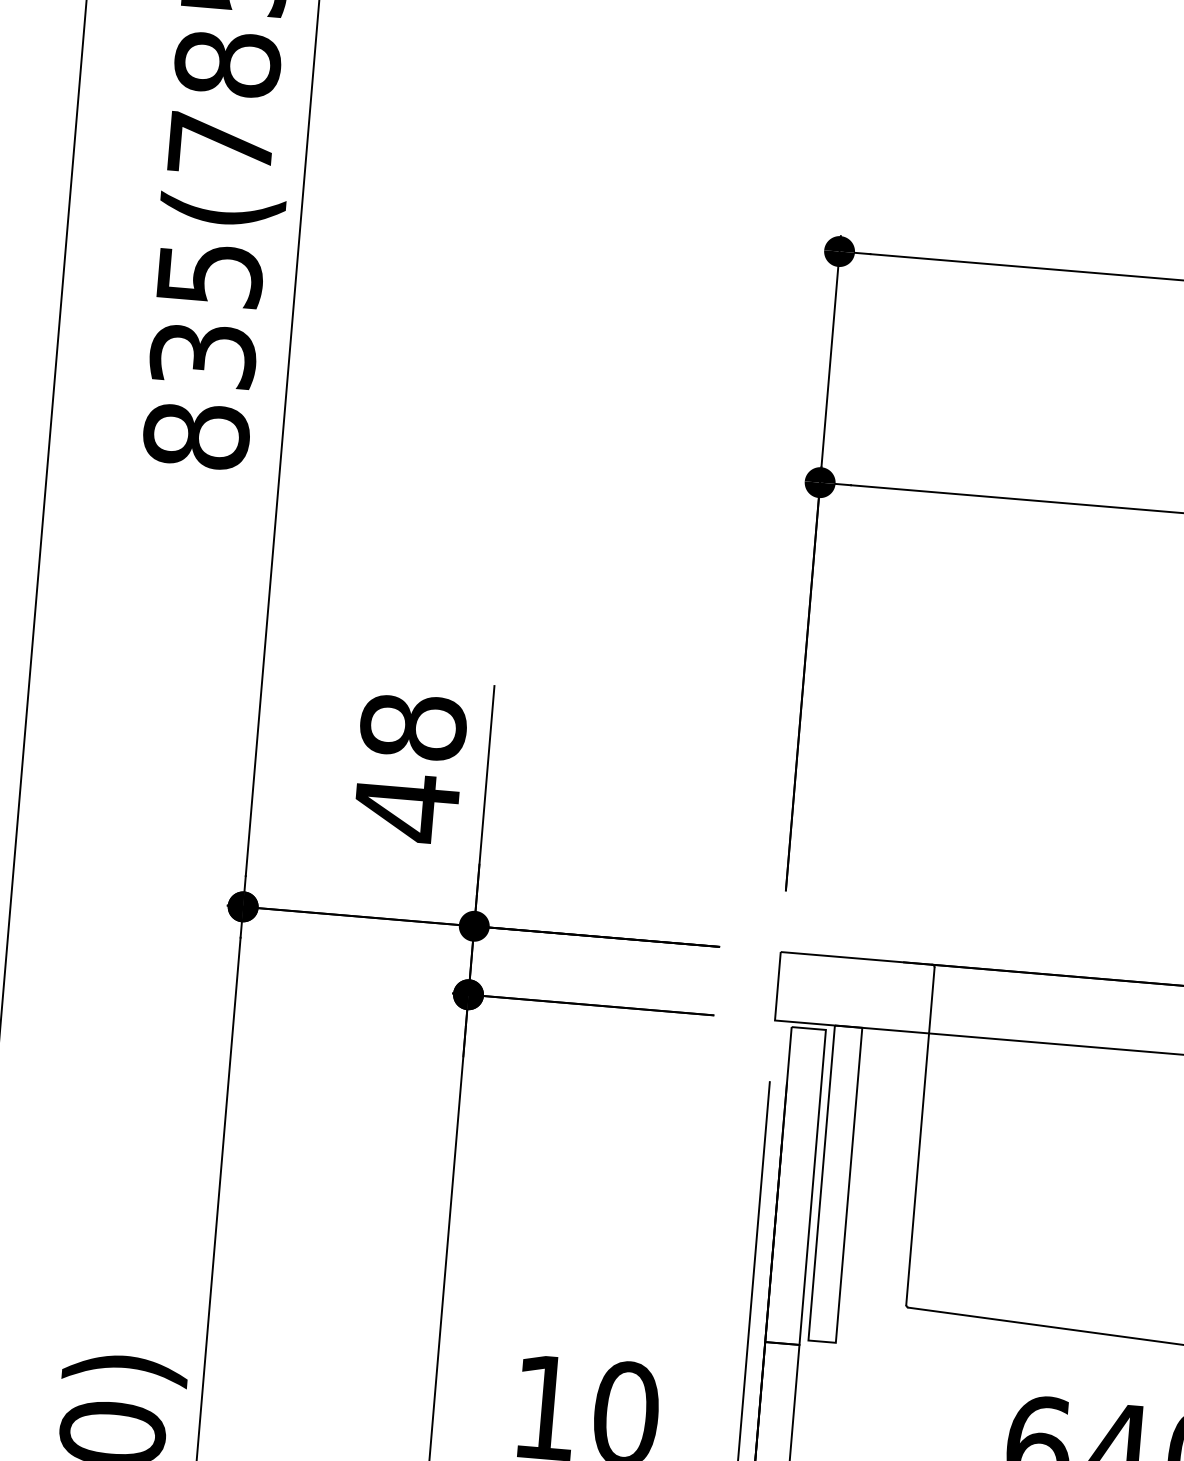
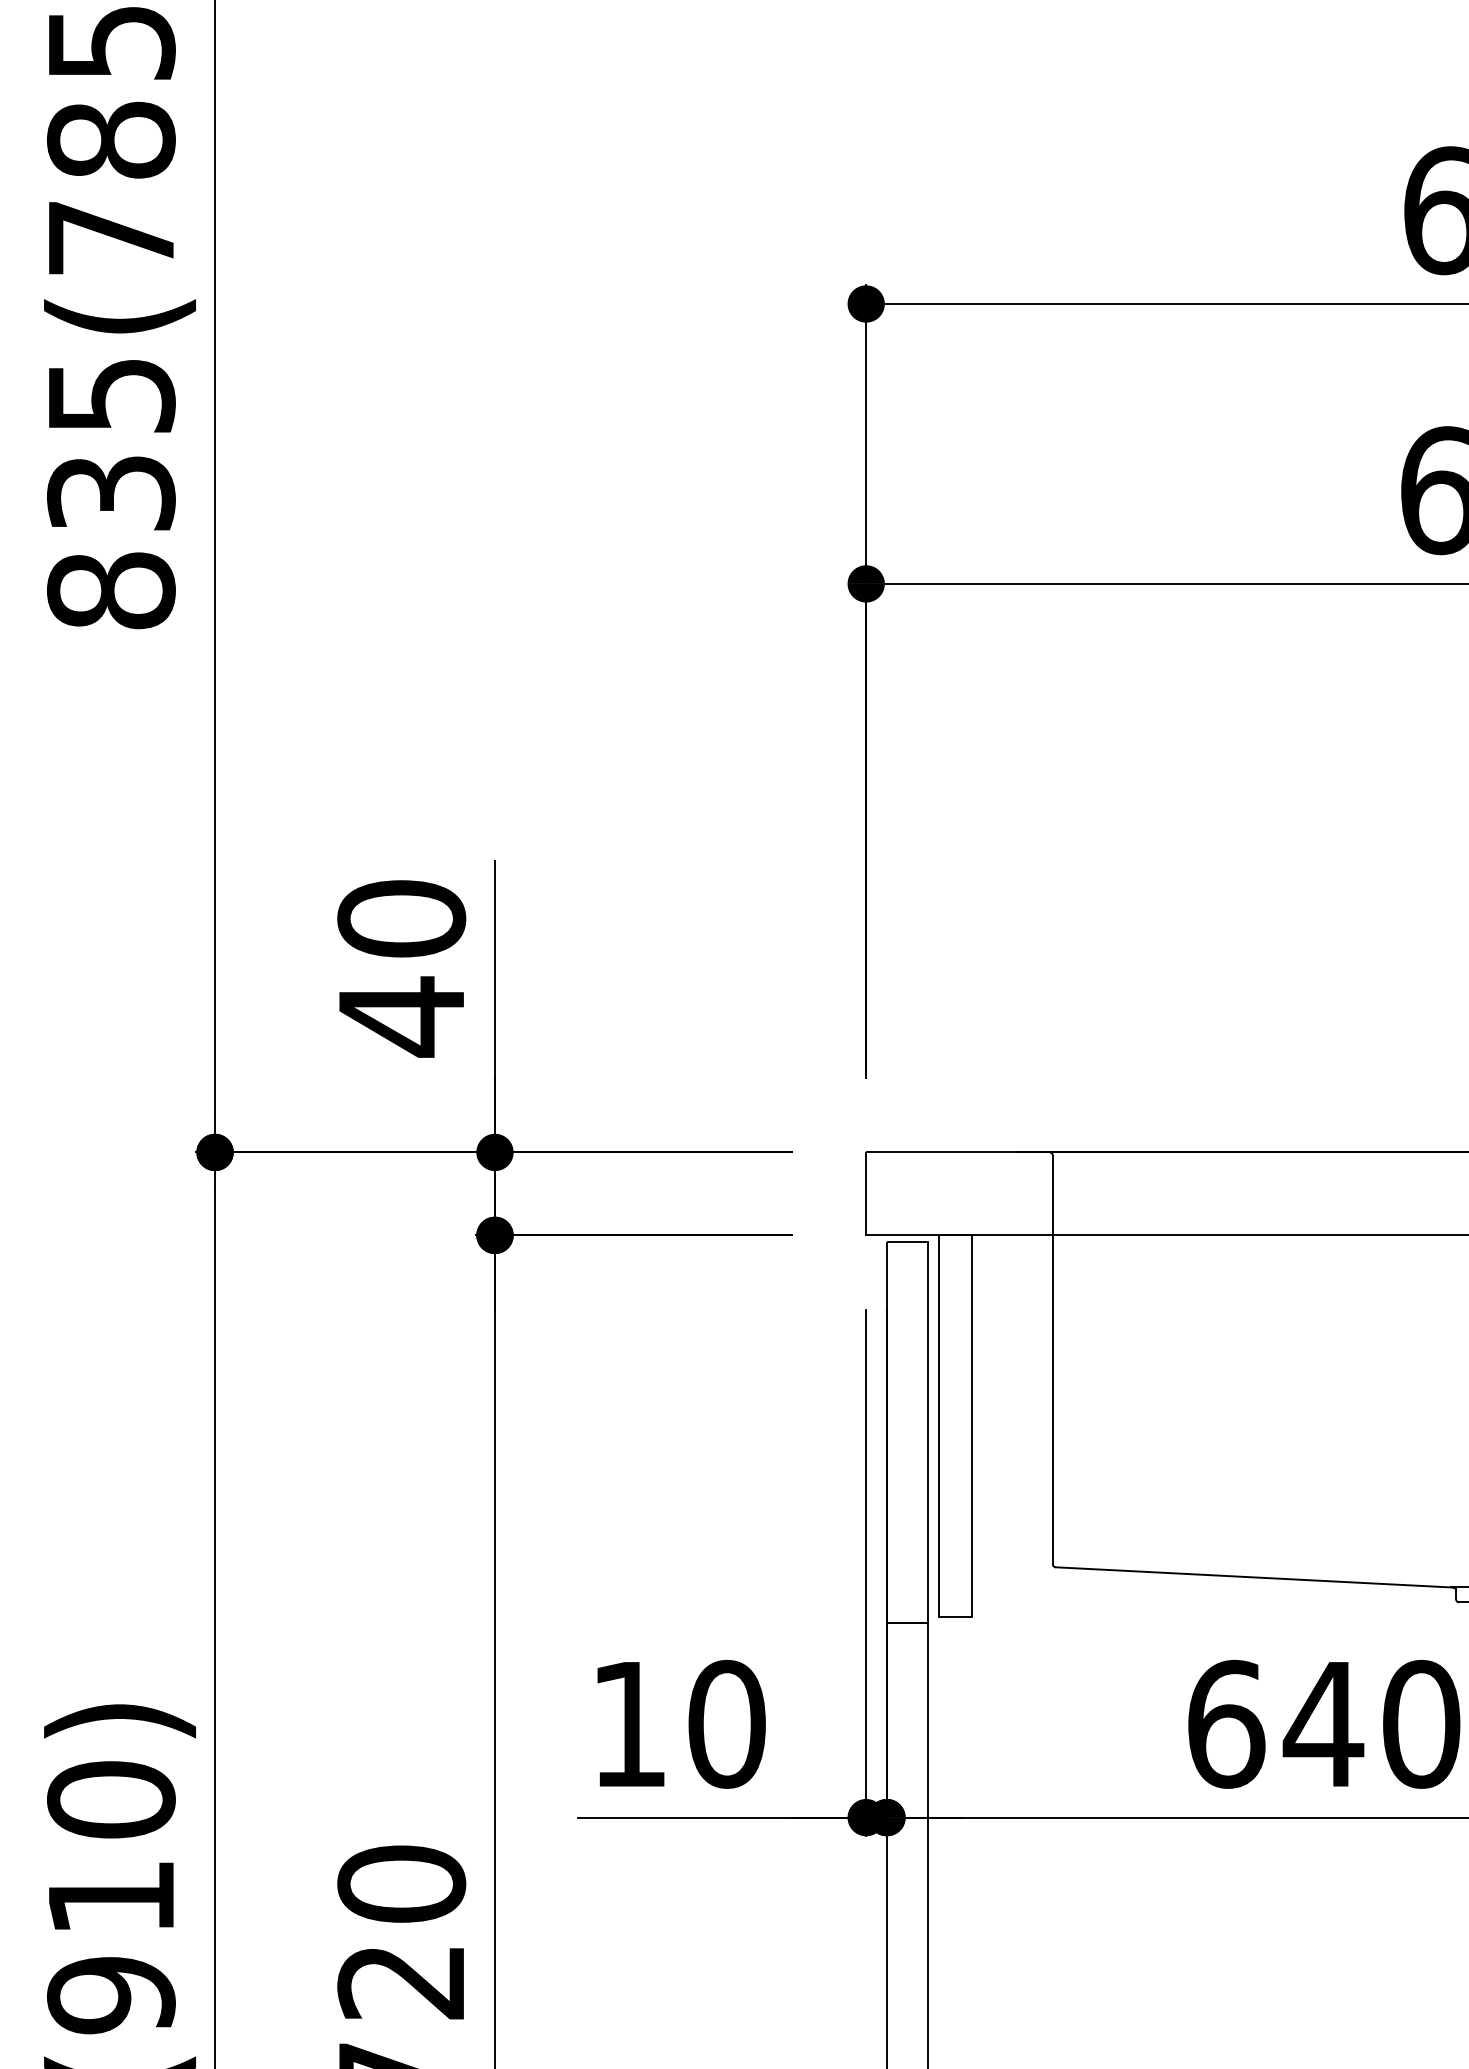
text: (413, 726) -> (401, 918), 48 -> 40

